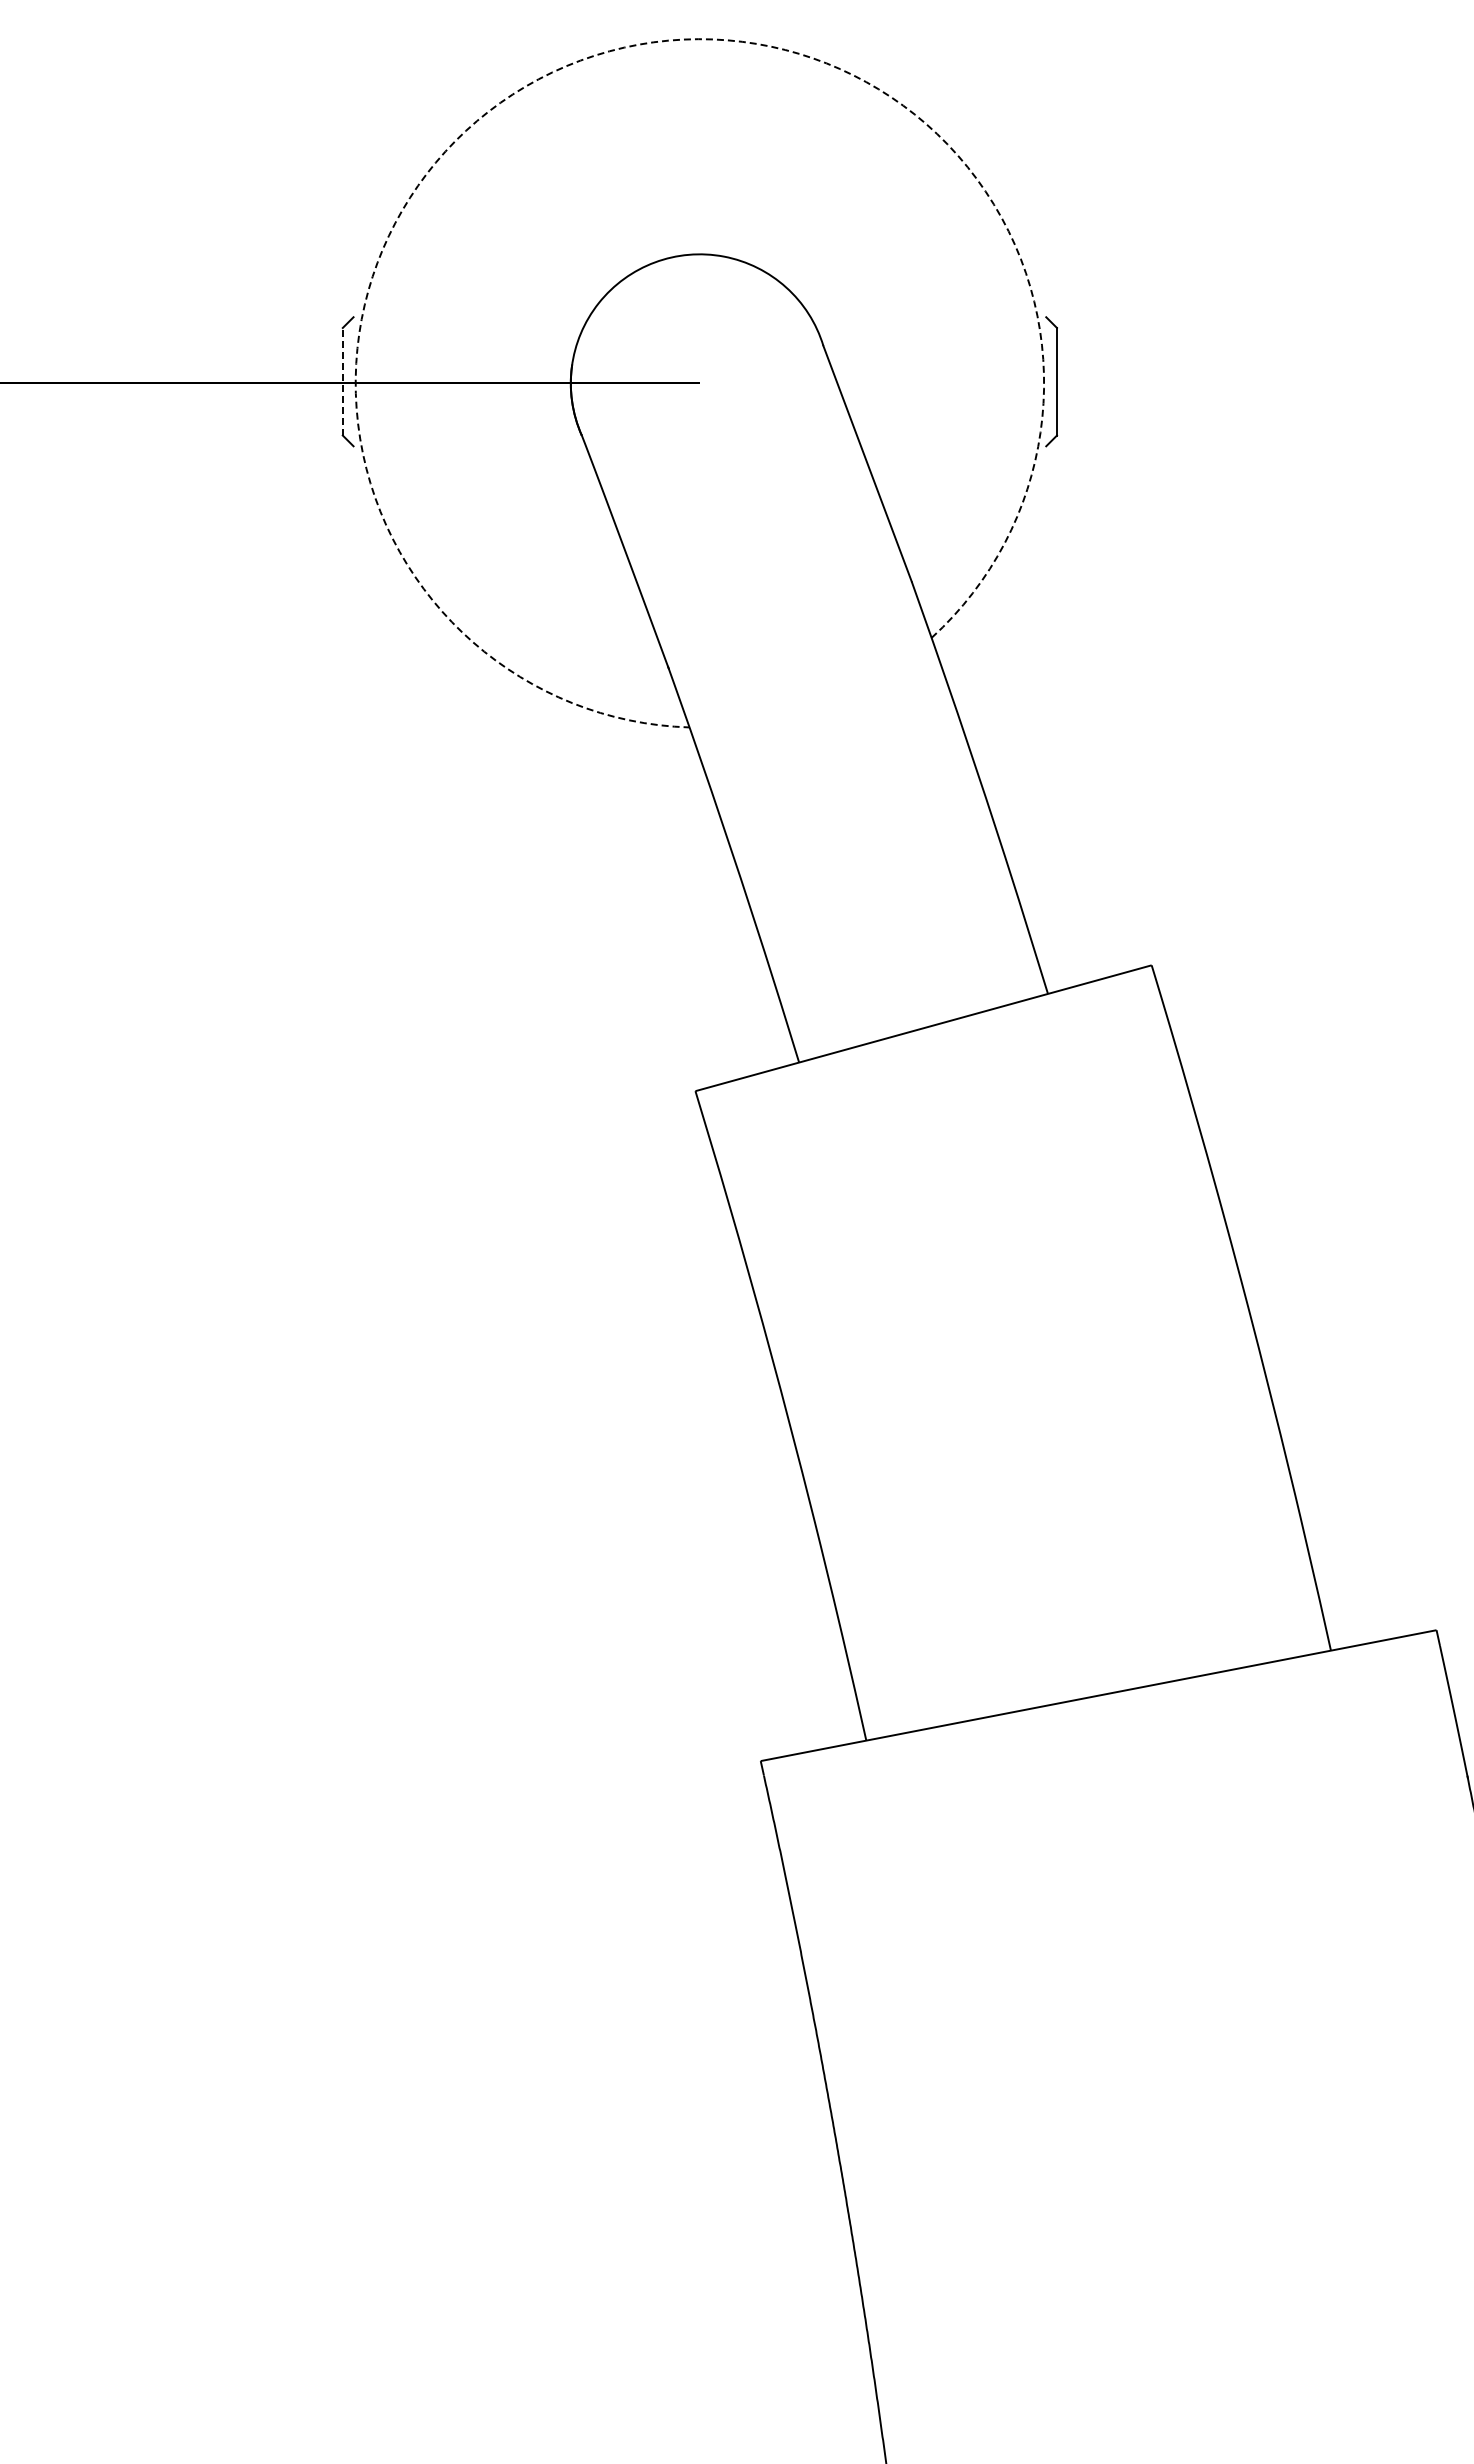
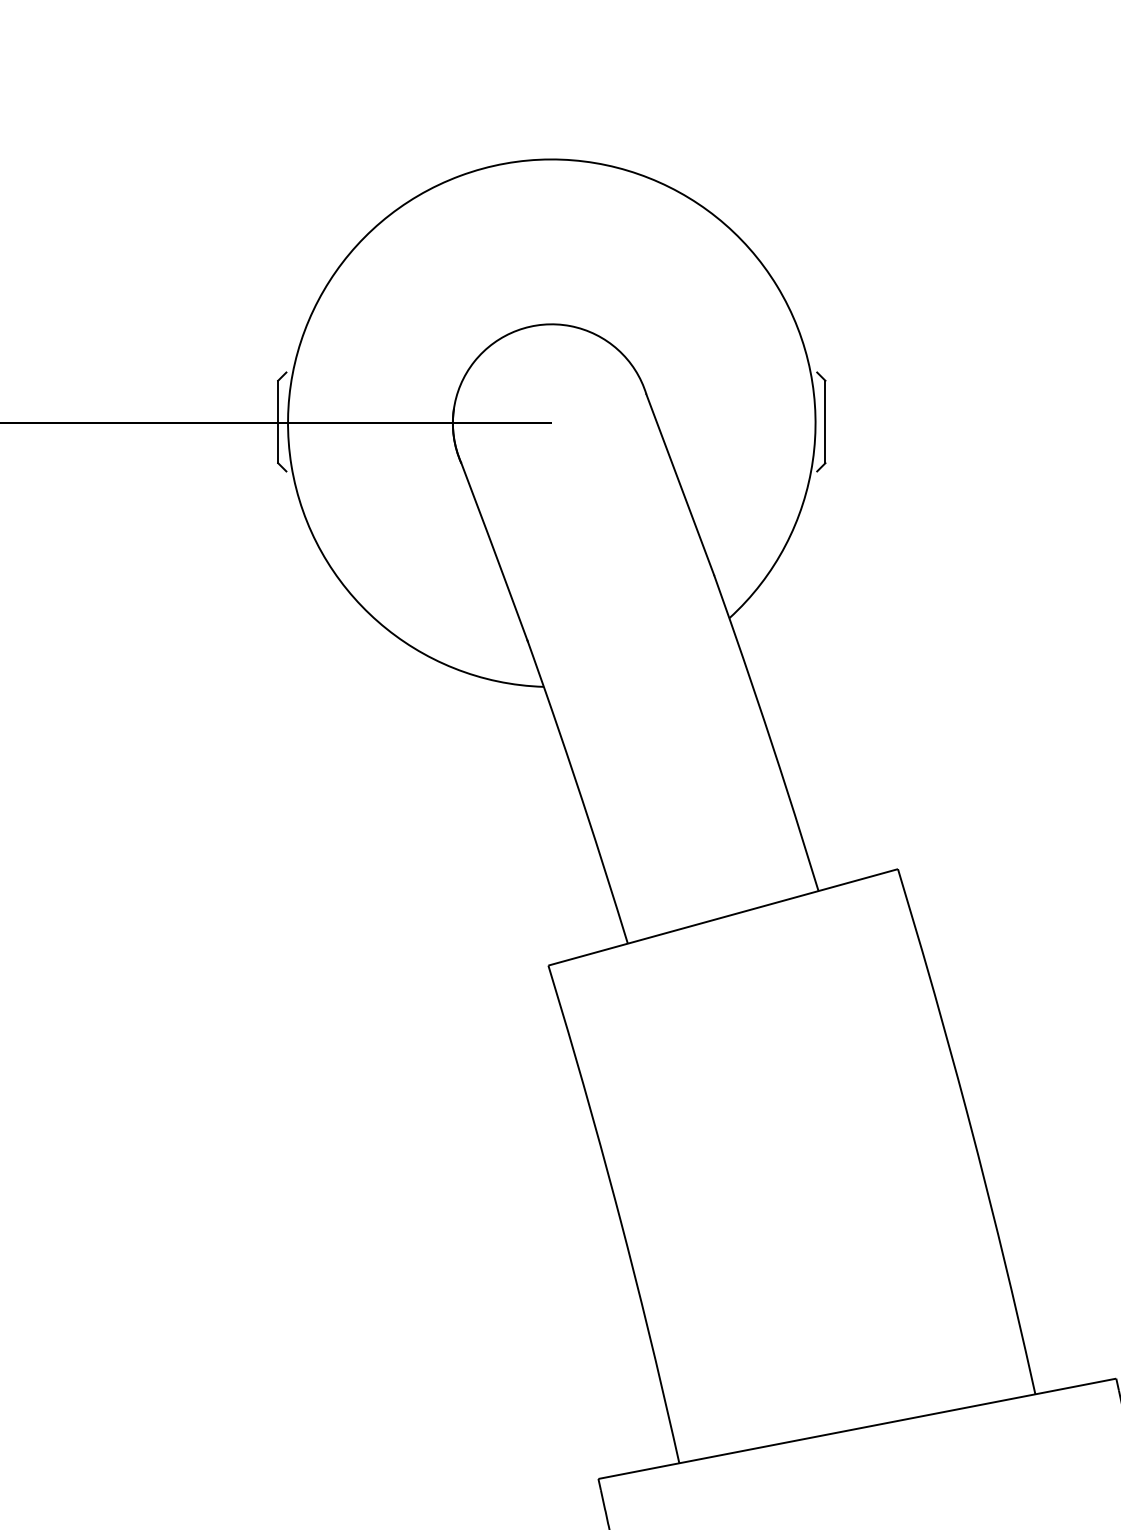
arc: (580, 60) -> (460, 175), dashed -> solid
line: (342, 381) -> (277, 421), dashed -> solid

